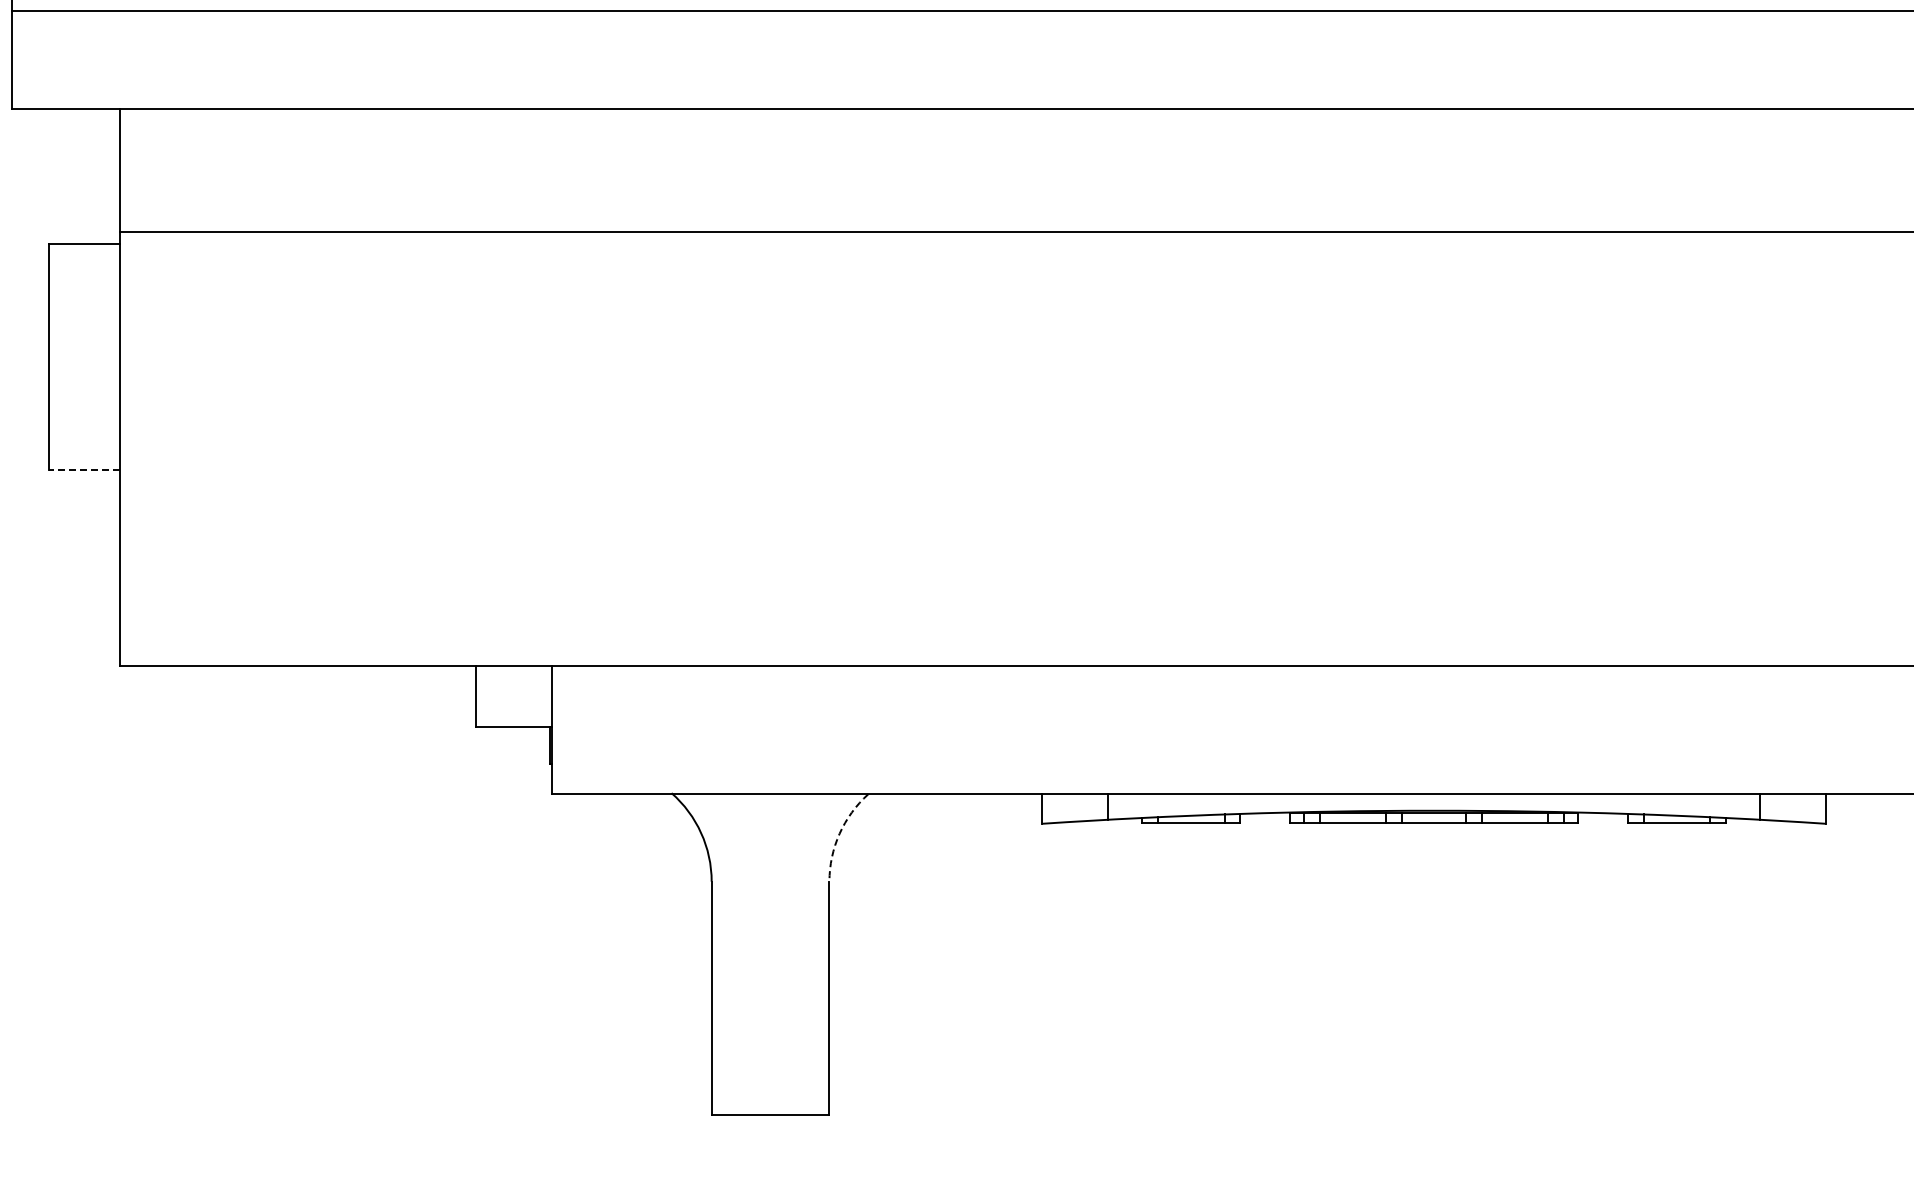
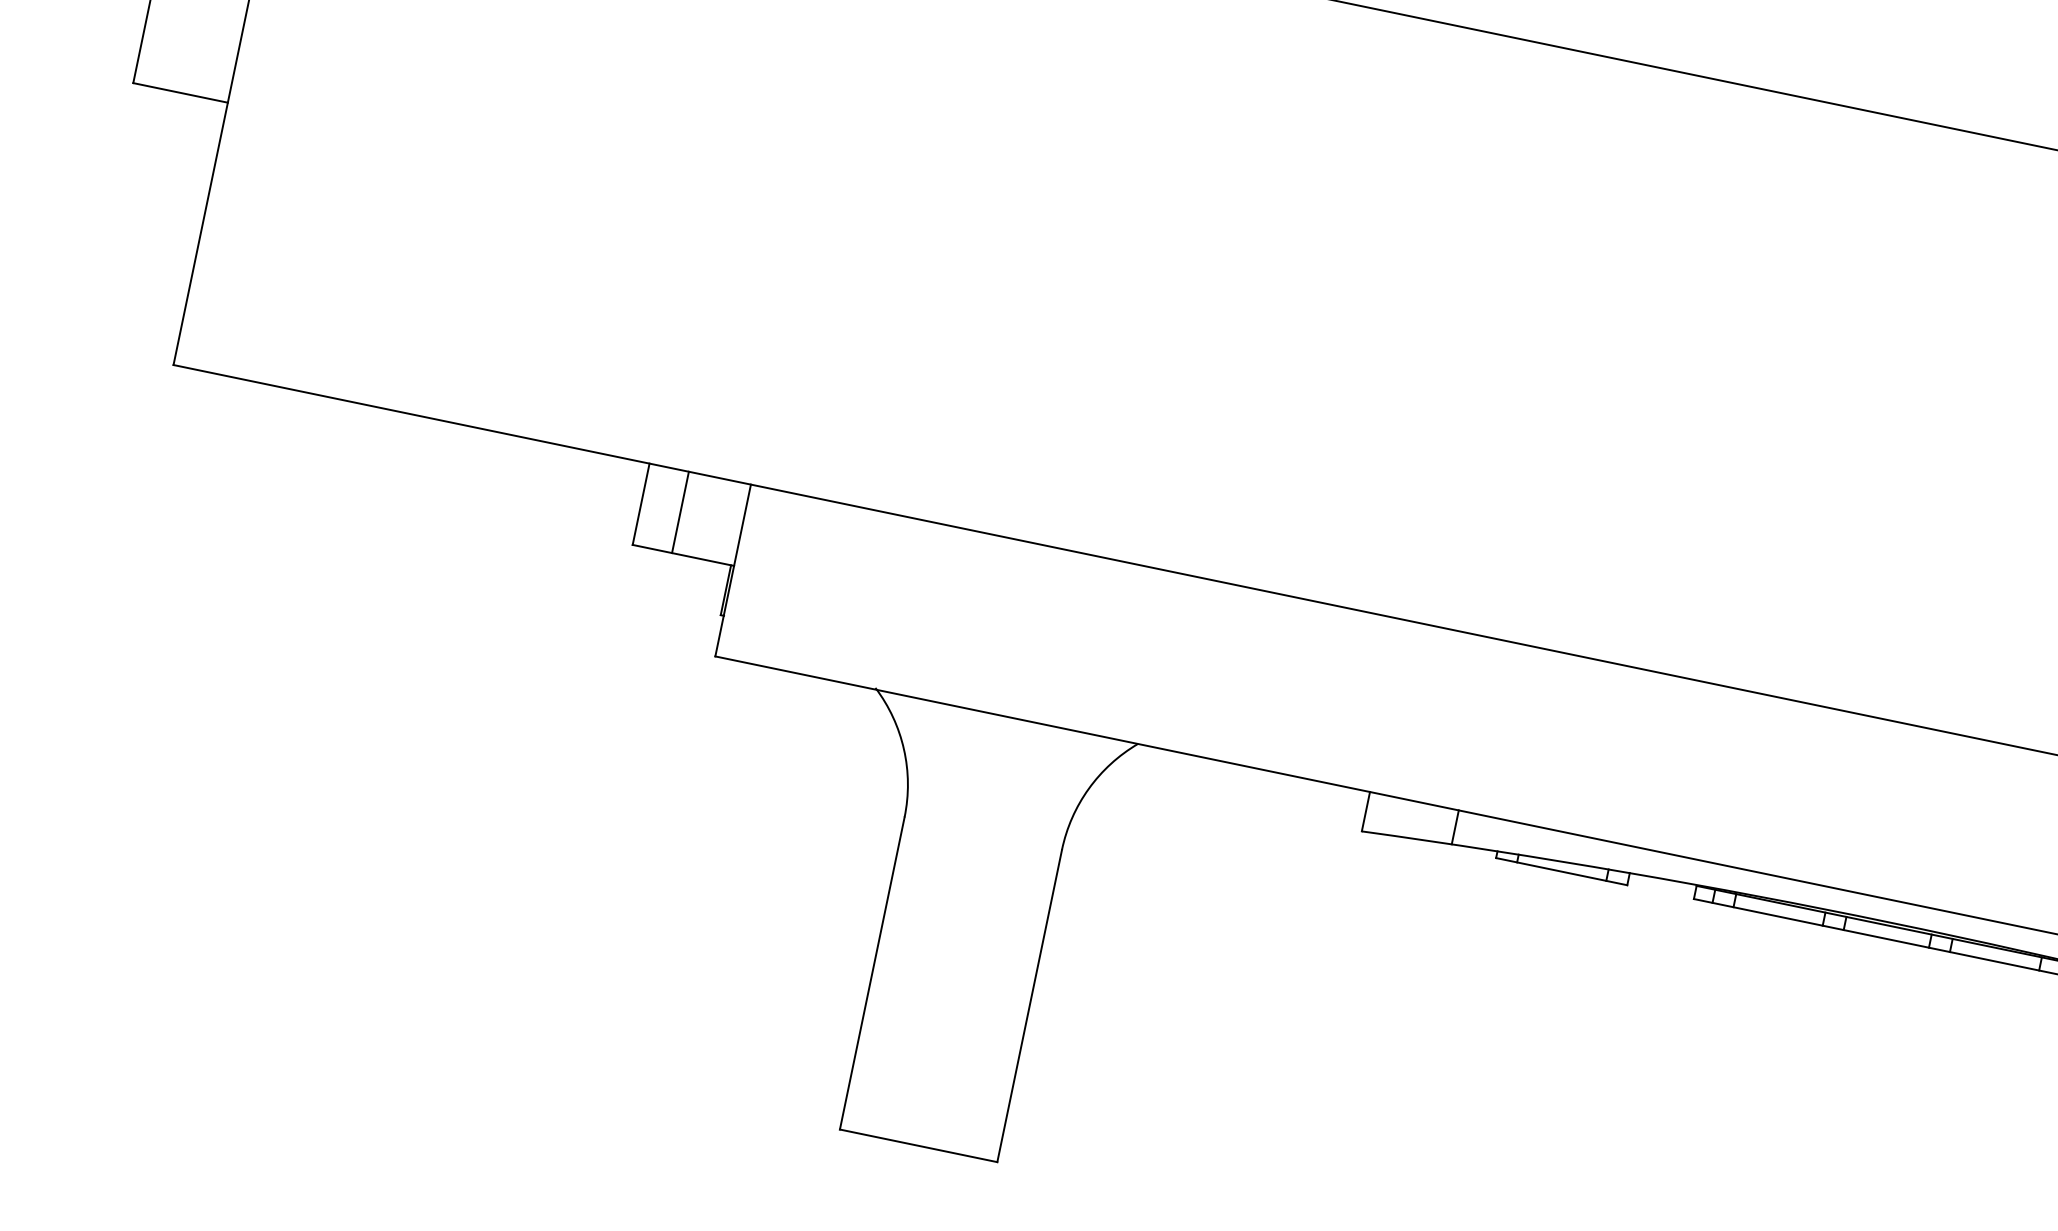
line: (84, 469) -> (180, 92), dashed -> solid
line: (505, 695) -> (680, 511), added
arc: (839, 833) -> (1088, 788), dashed -> solid

